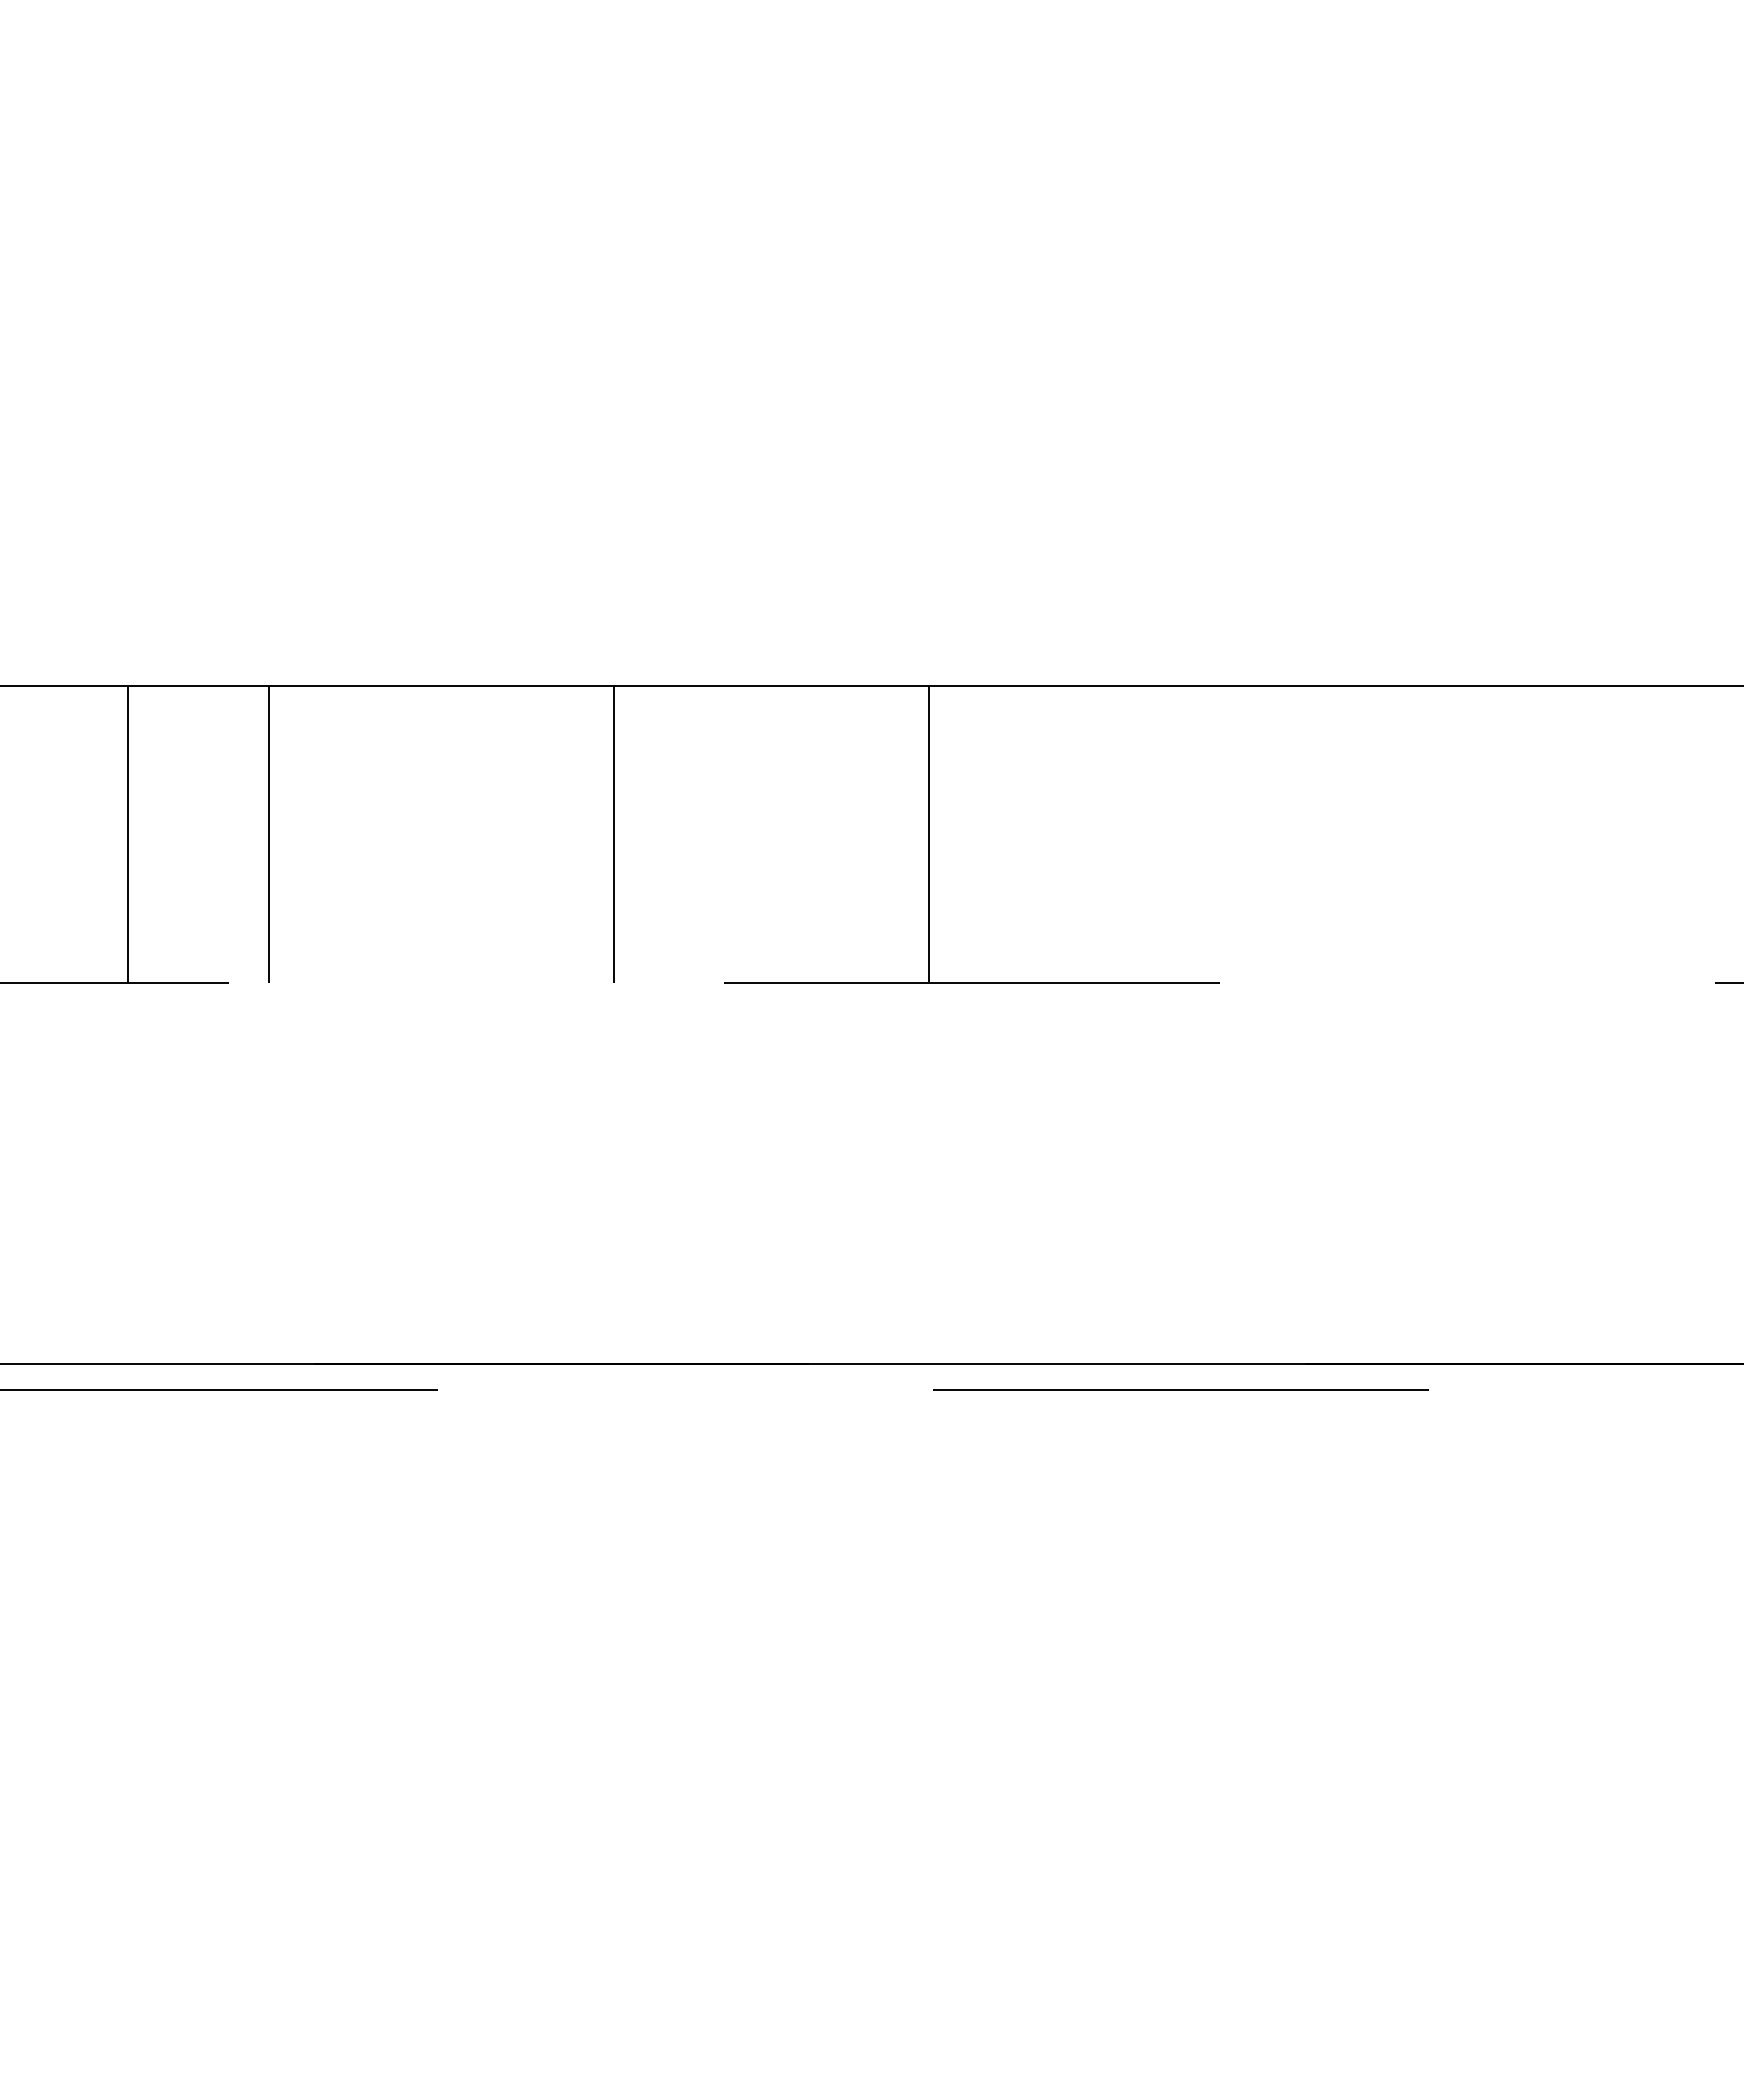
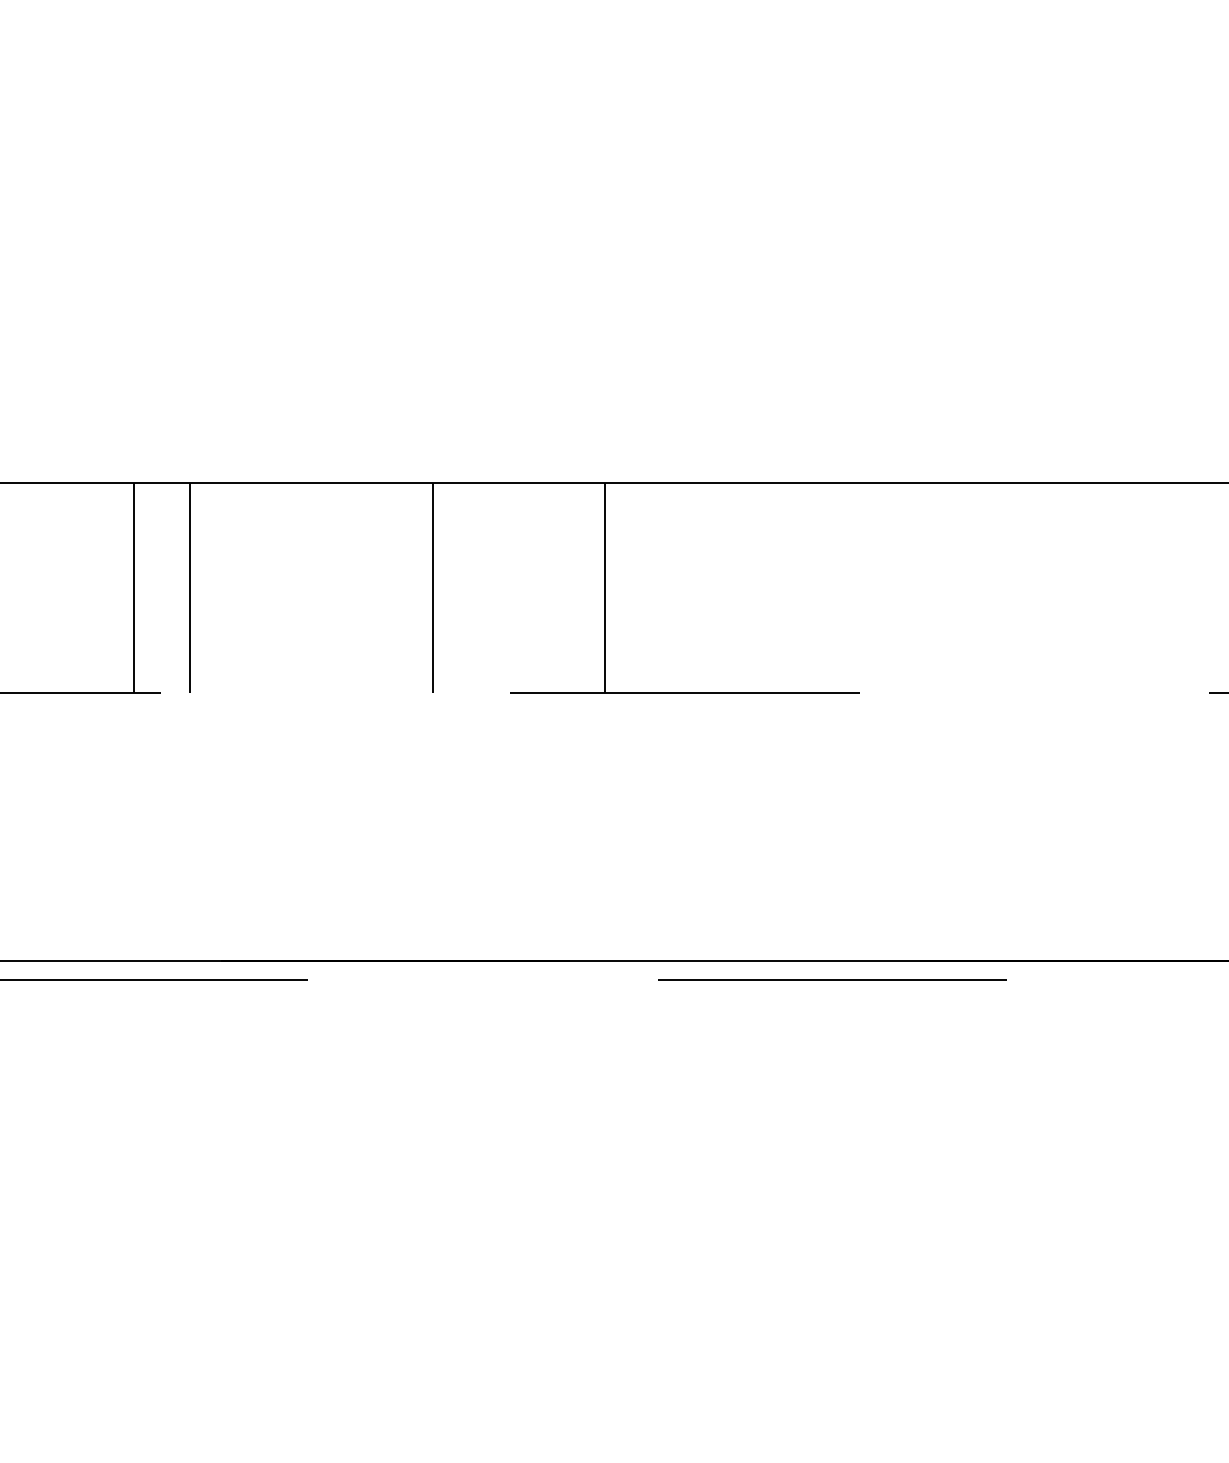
line: (127, 834) -> (133, 588), moved
line: (928, 834) -> (604, 588), moved

